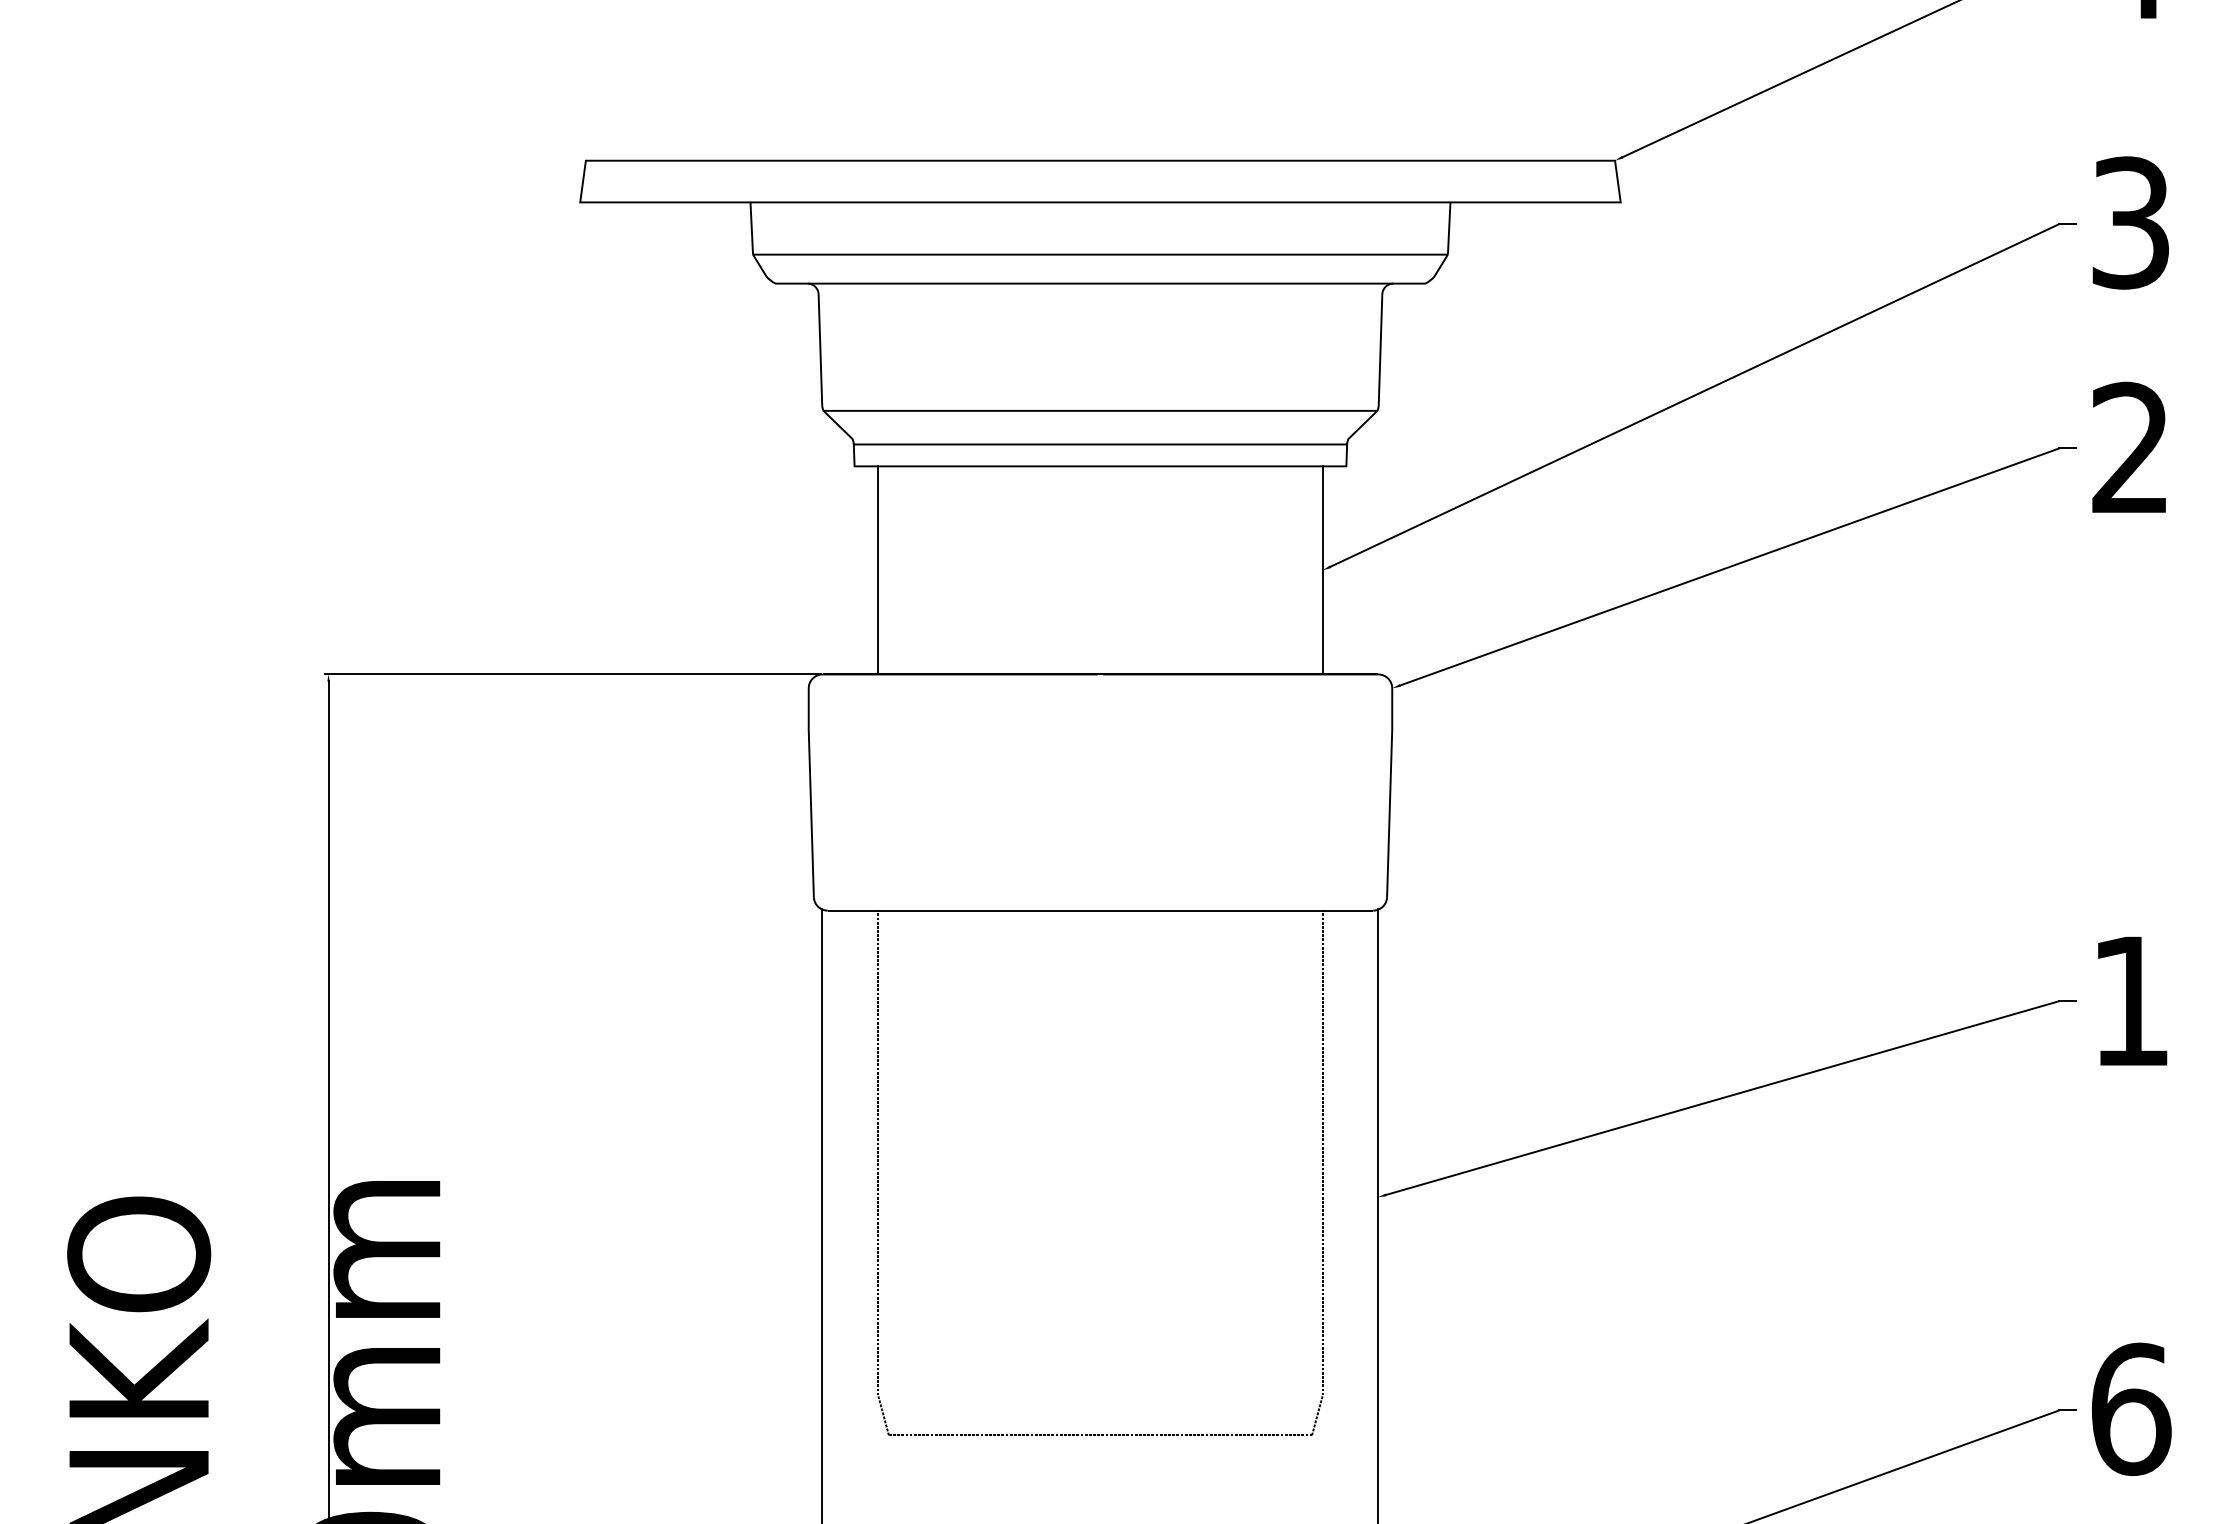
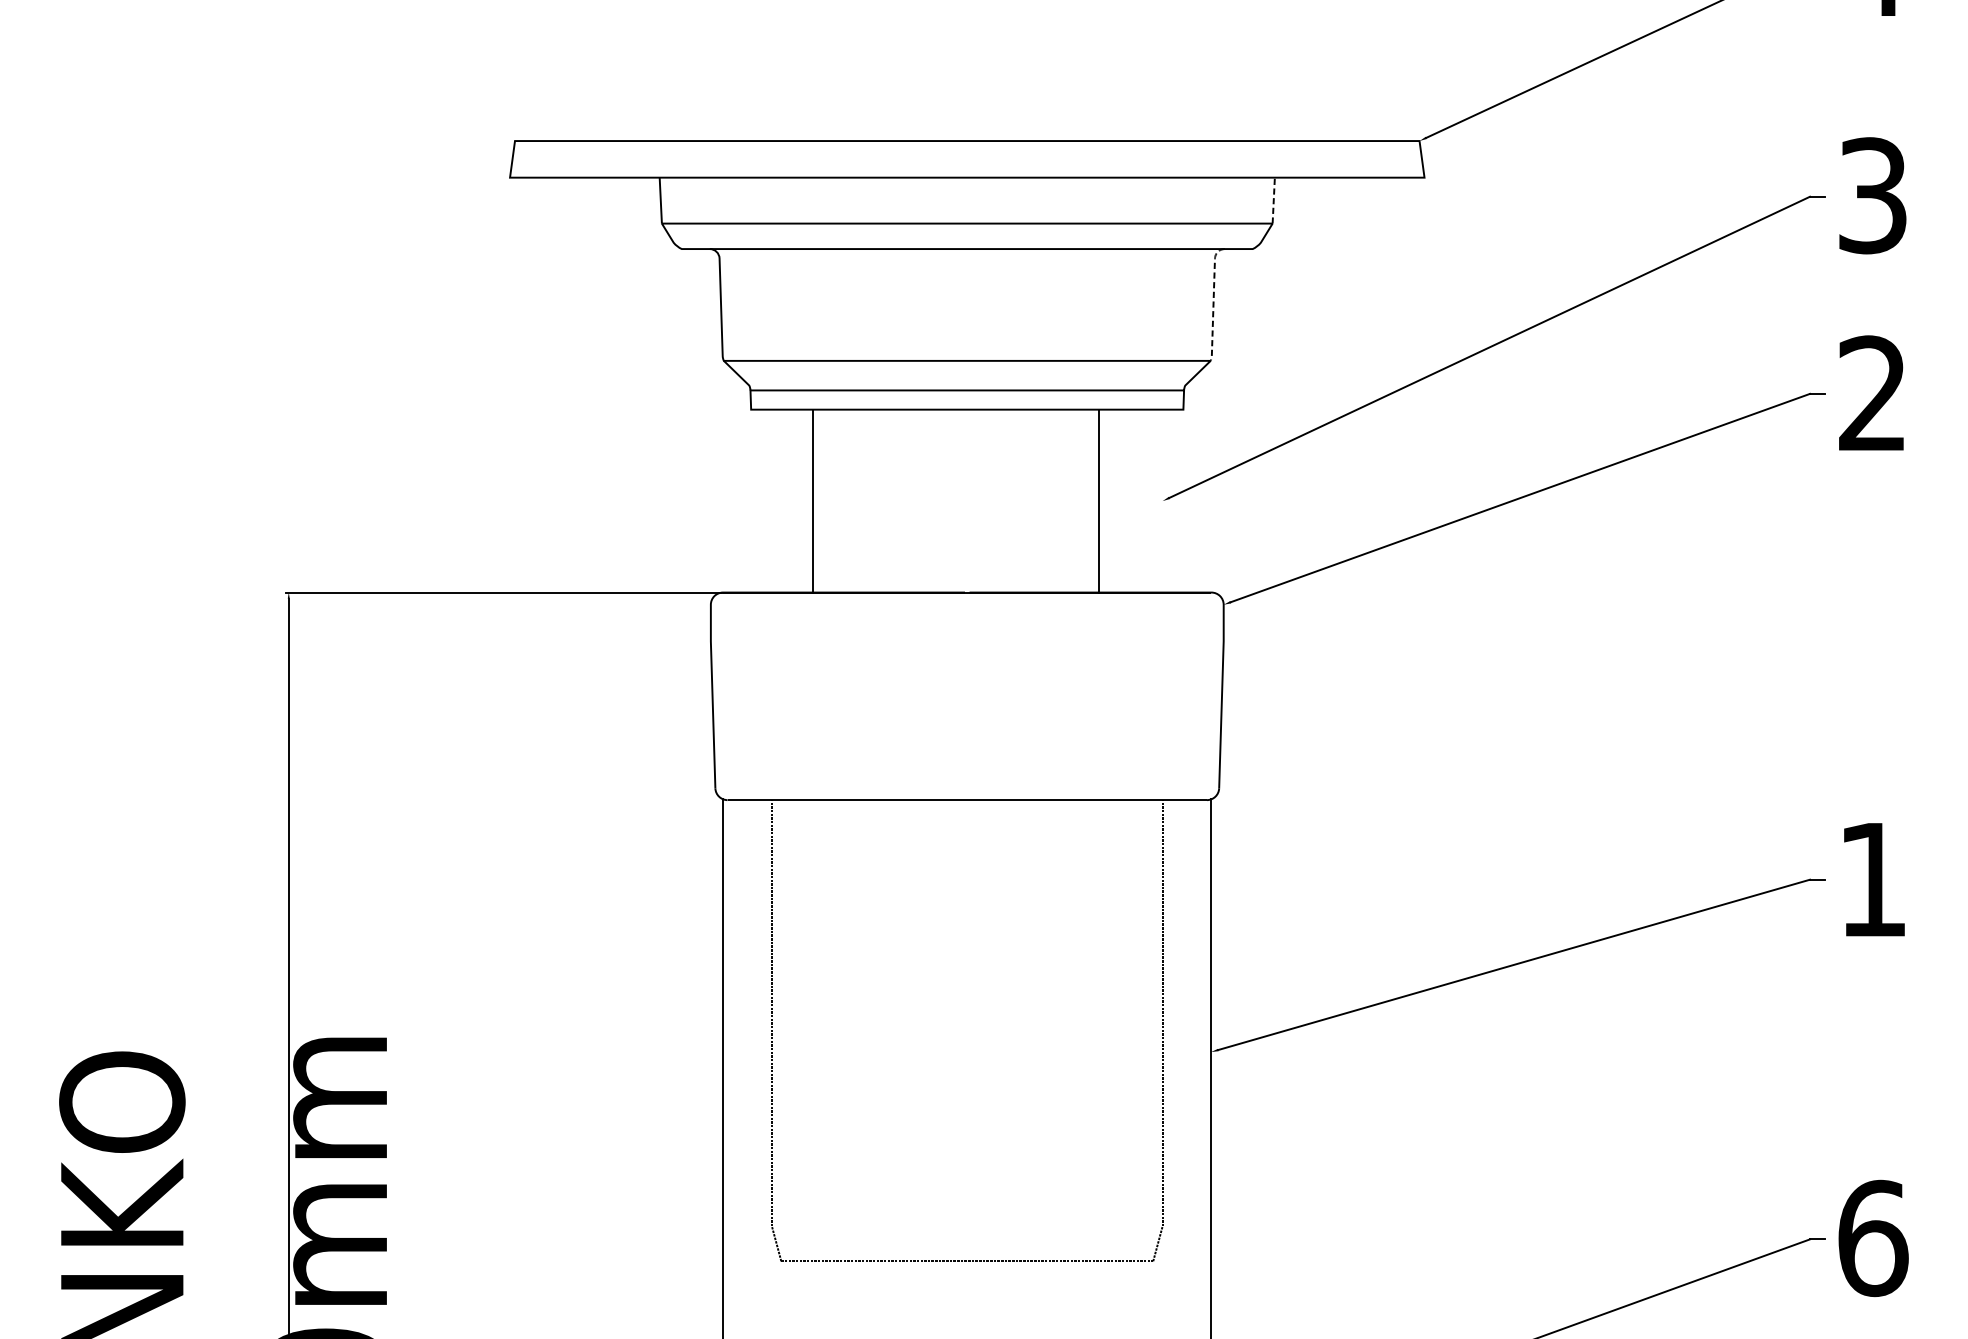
line: (1449, 228) -> (1274, 200), solid -> dashed
line: (1380, 343) -> (1213, 301), solid -> dashed
line: (878, 570) -> (813, 501), moved
line: (1322, 570) -> (1099, 501), moved

